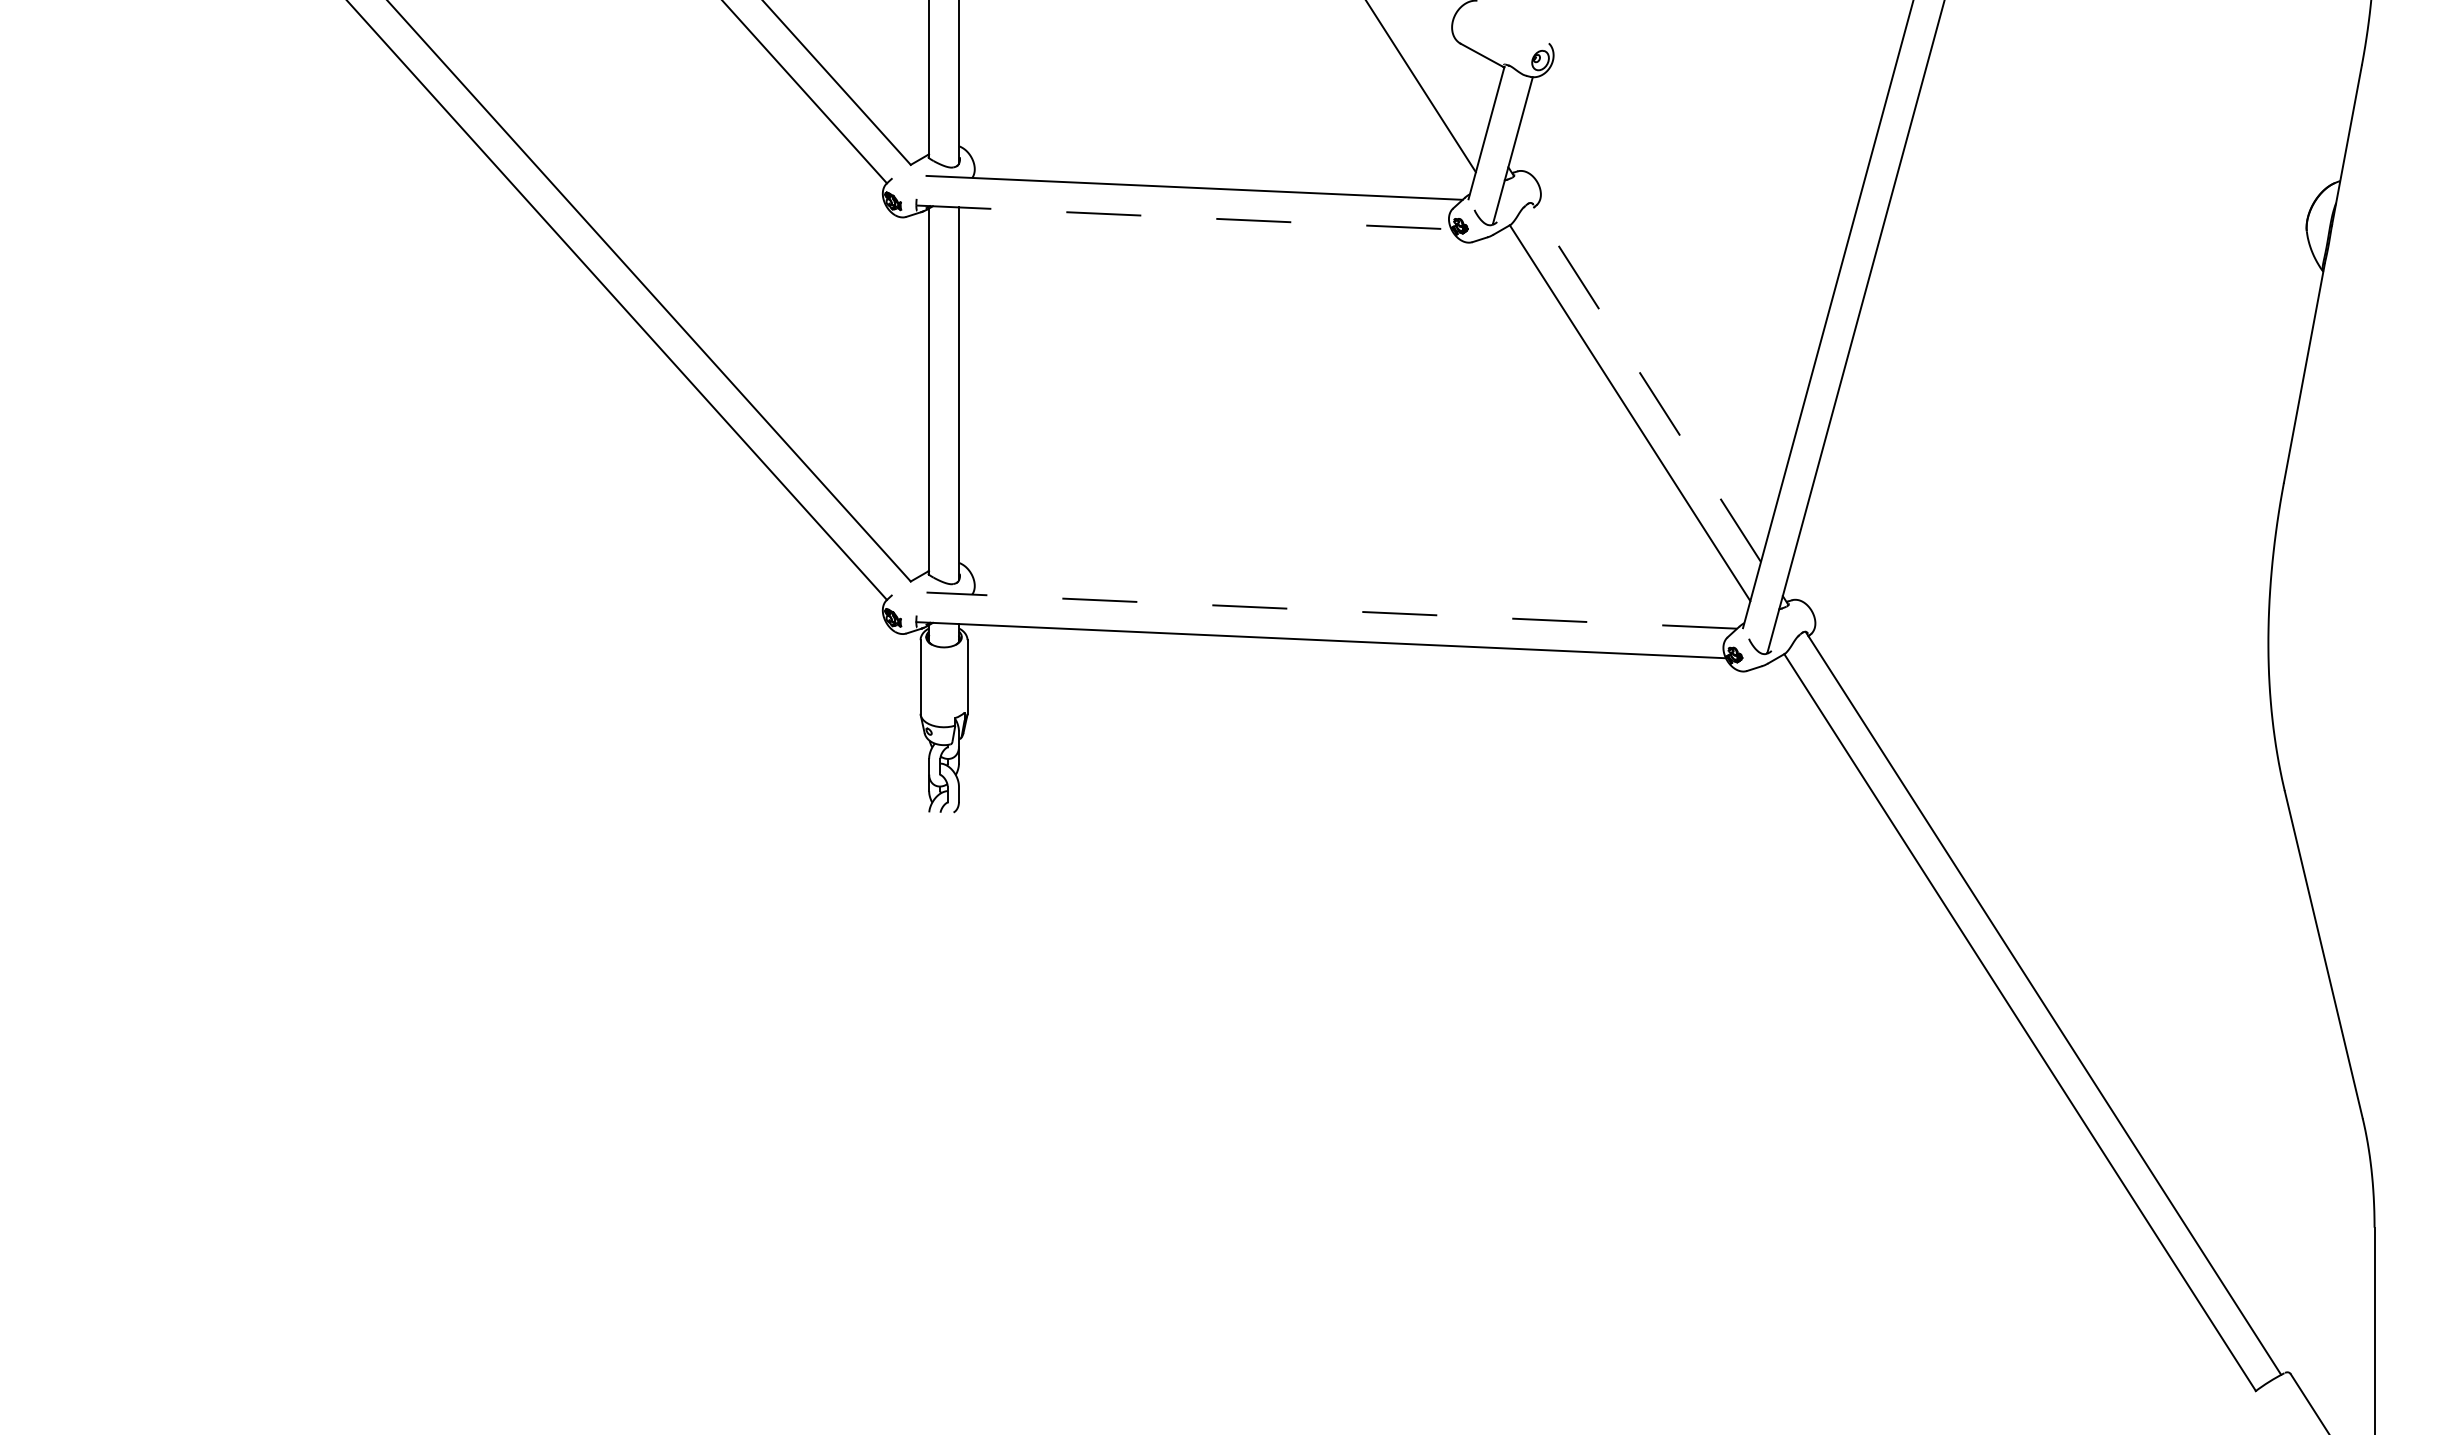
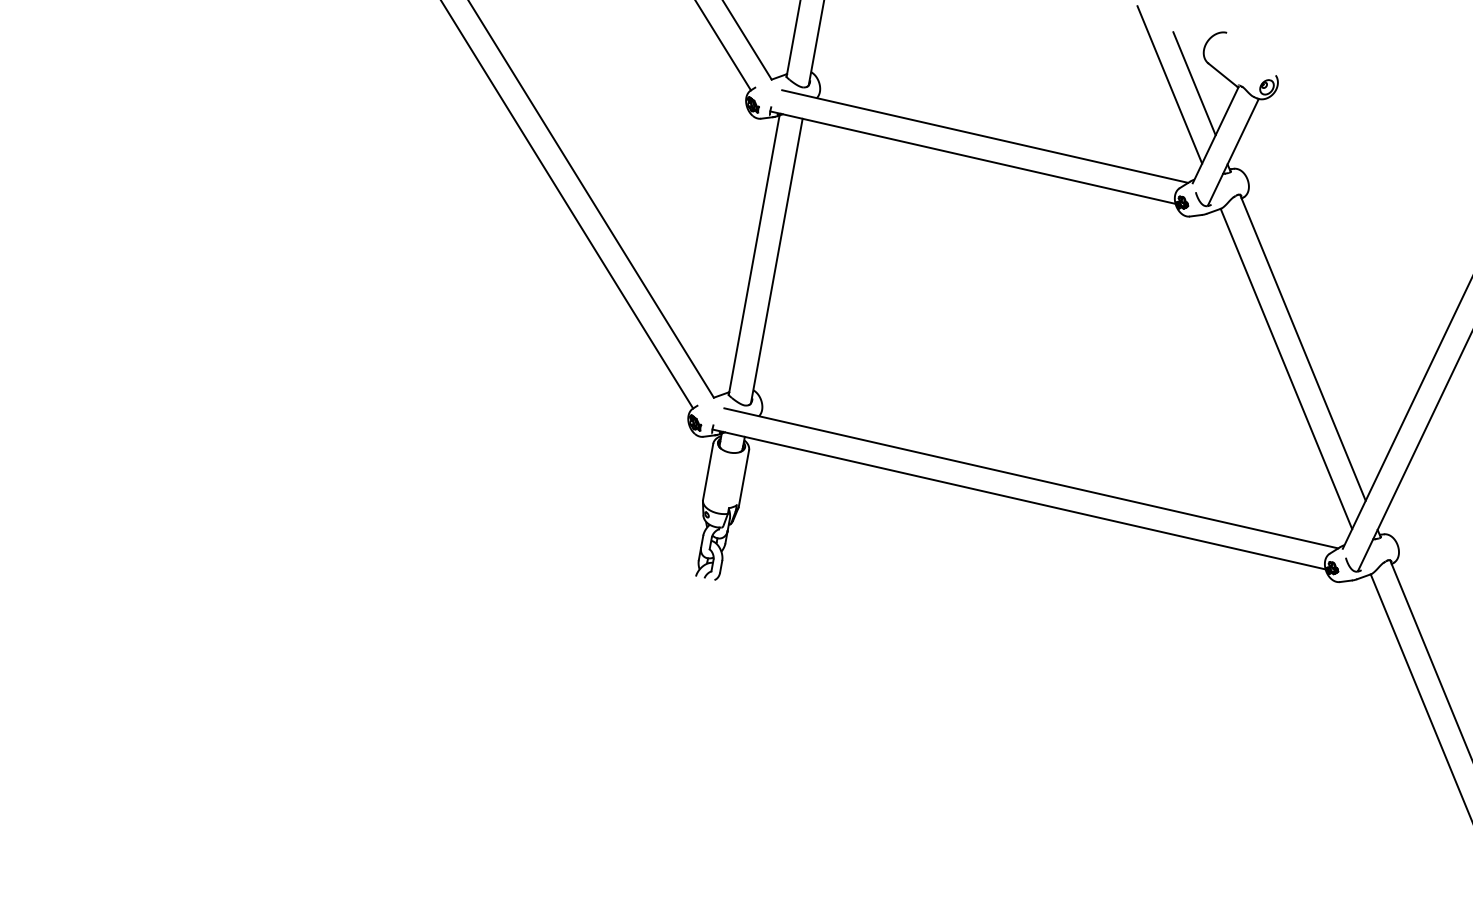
line: (1447, 72) -> (1194, 83), added
line: (1183, 217) -> (972, 157), dashed -> solid
line: (1645, 382) -> (1302, 347), dashed -> solid
line: (1331, 610) -> (1031, 478), dashed -> solid

